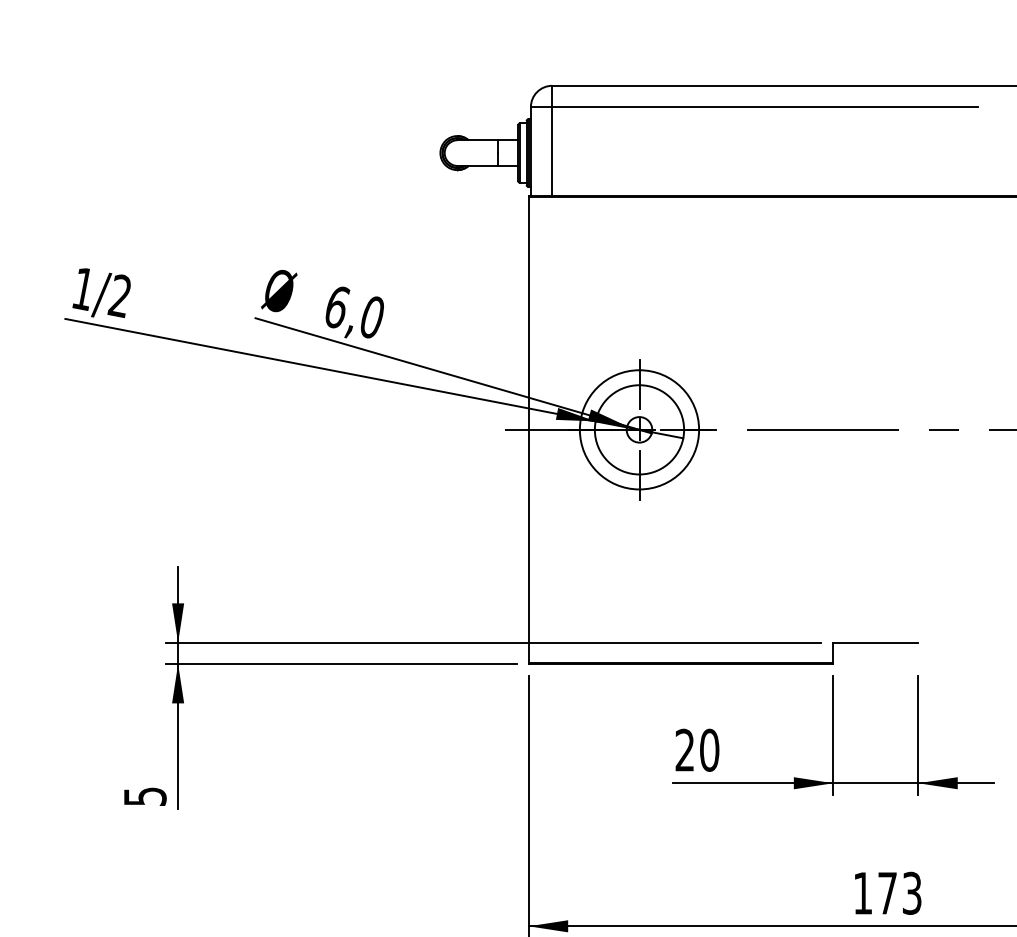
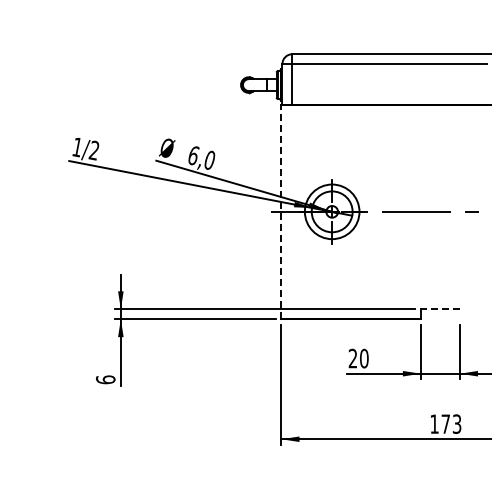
line: (528, 429) -> (281, 211), solid -> dashed
line: (875, 643) -> (440, 309), solid -> dashed
text: (144, 795) -> (105, 379), 5 -> 6

